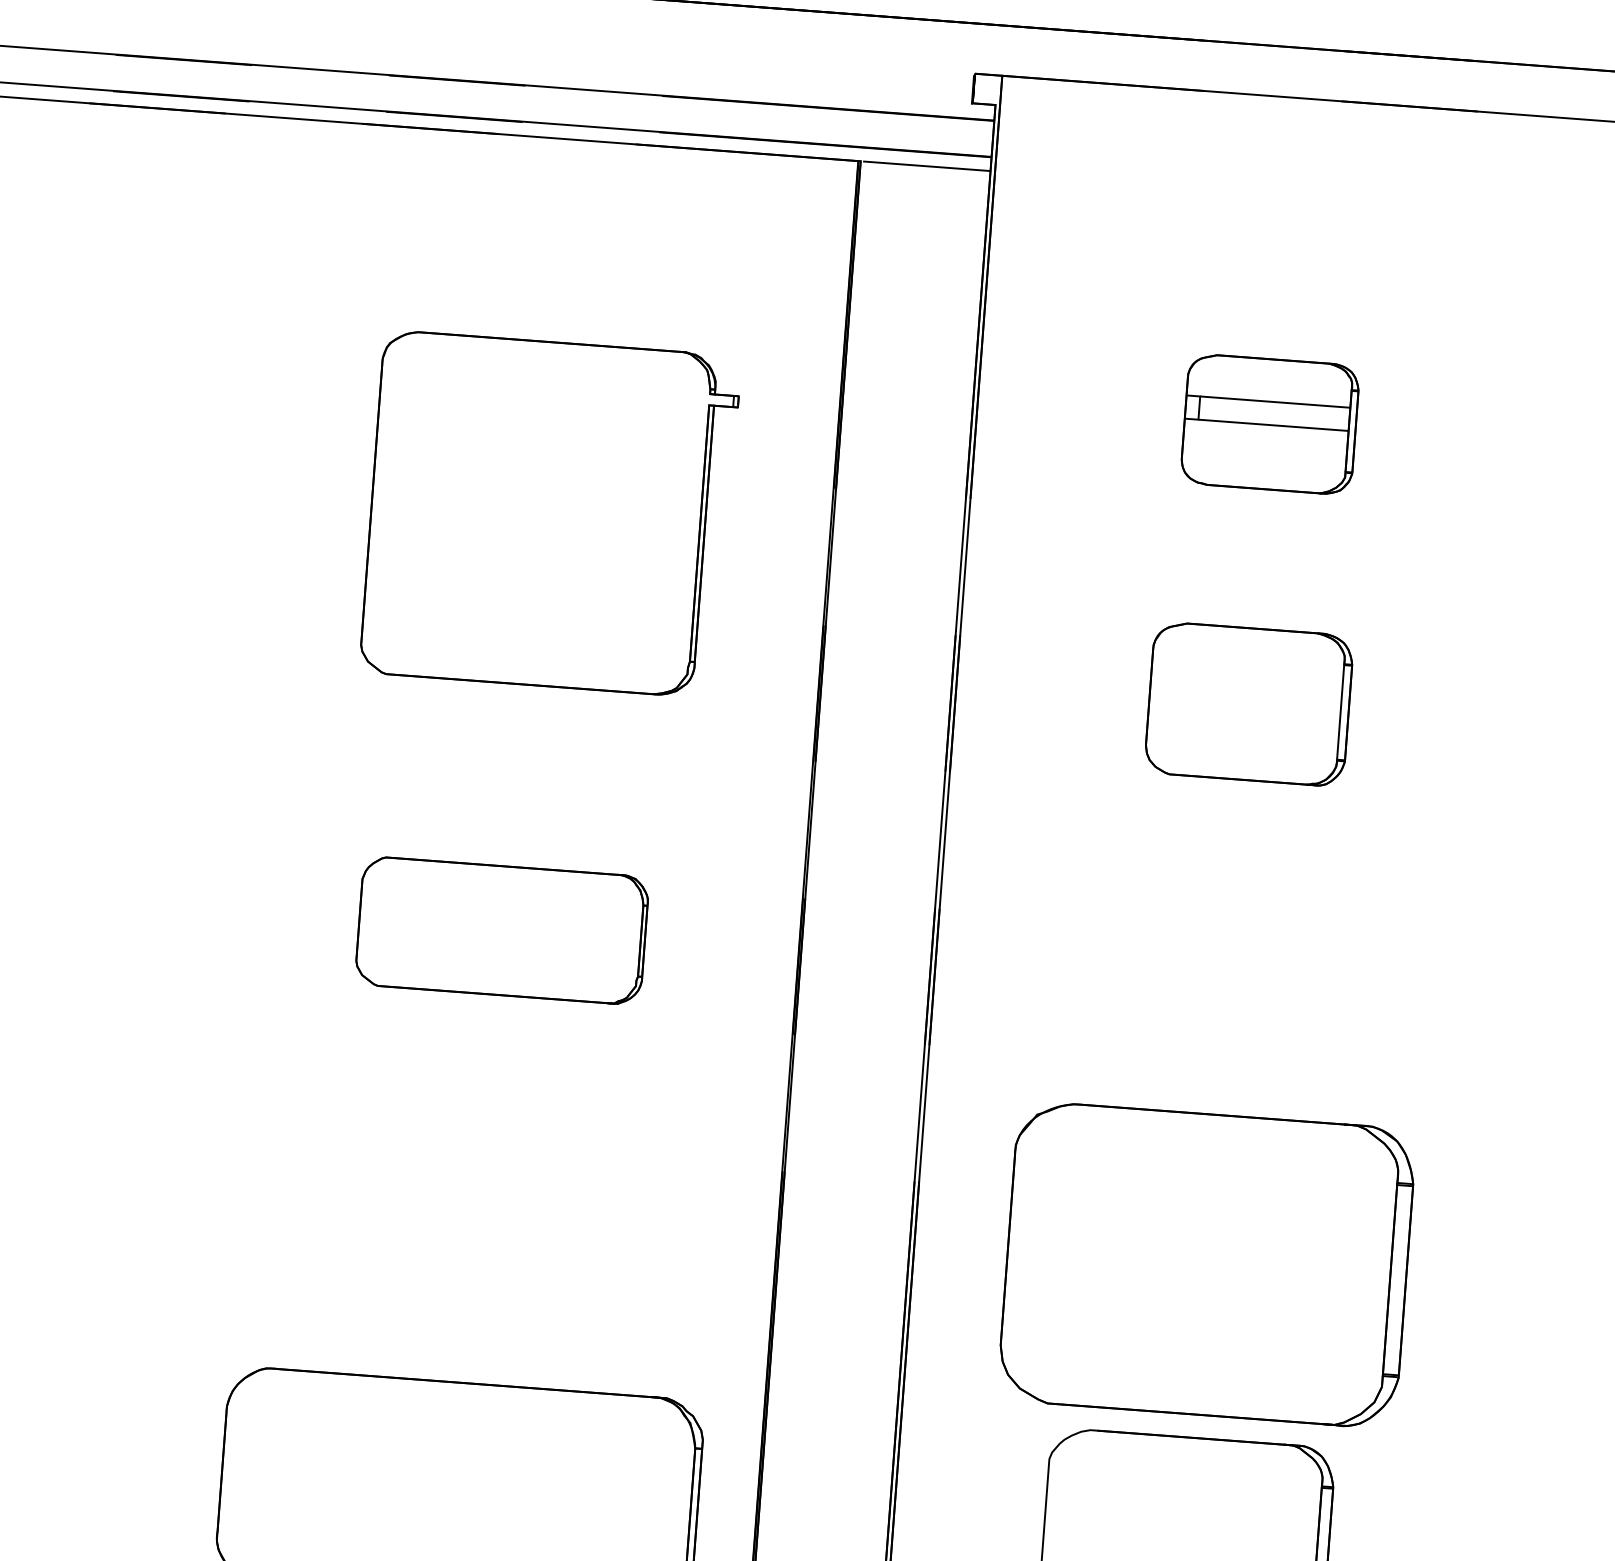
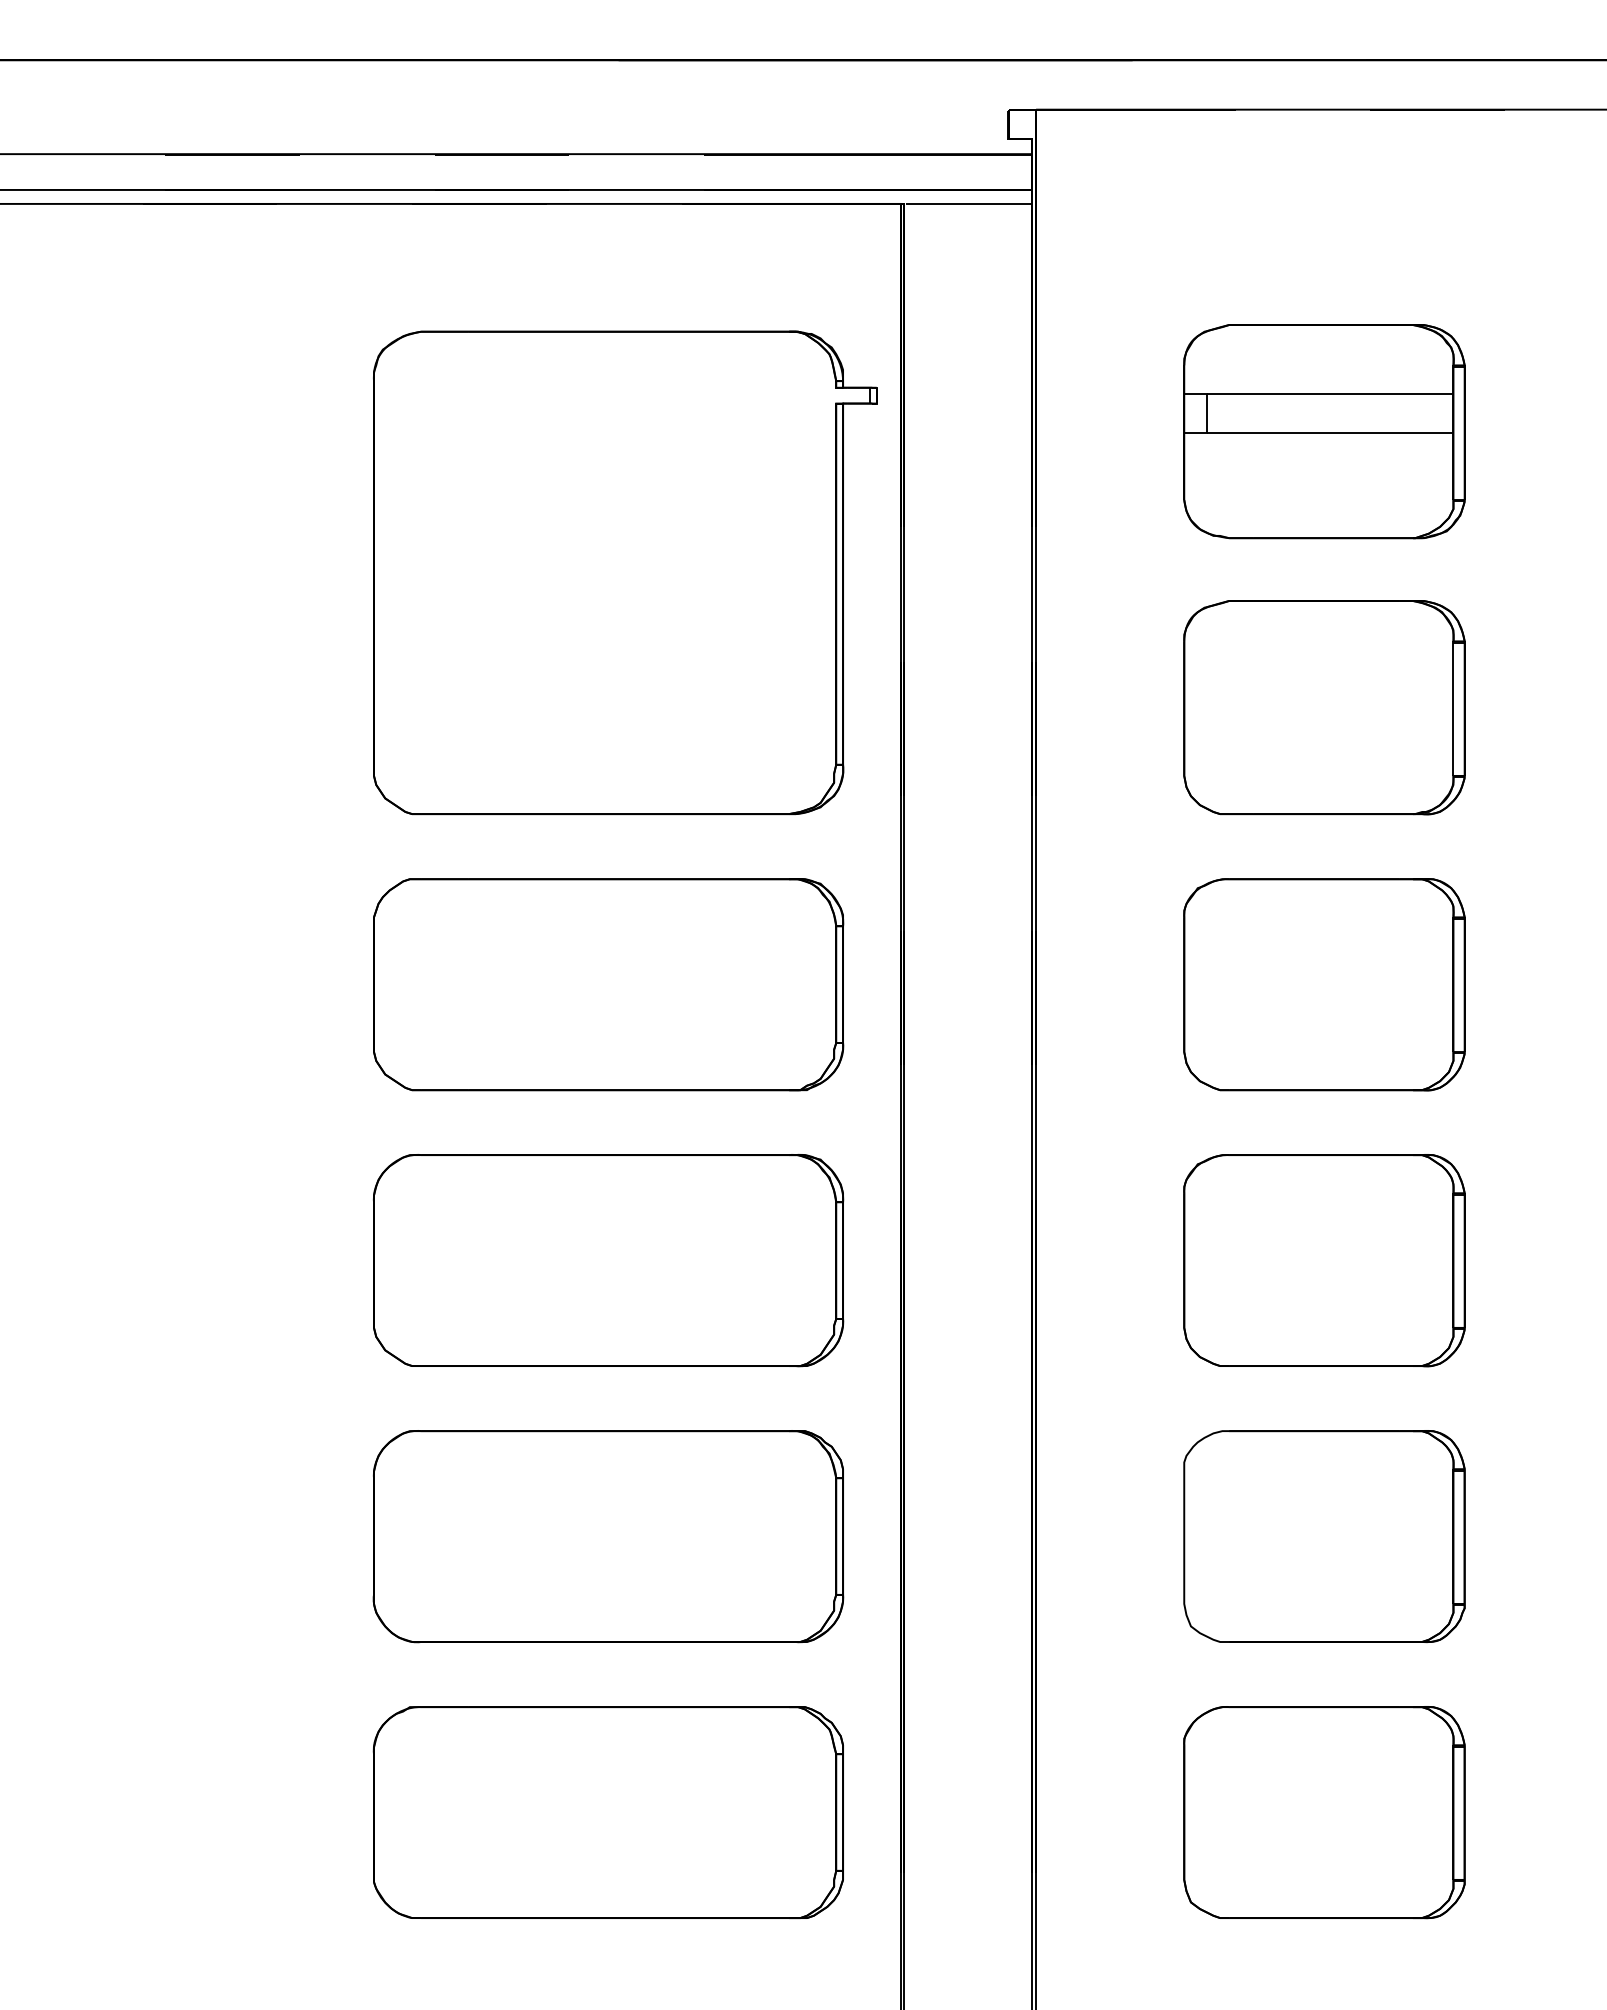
part: (1270, 424) -> (1324, 431), size x1.67
part: (550, 513) -> (625, 572), size x1.43
part: (1249, 704) -> (1324, 707), size x1.43
part: (501, 930) -> (608, 984), size x1.67
part: (1228, 985) -> (1324, 984), added
part: (480, 1210) -> (608, 1260), added
part: (1207, 1264) -> (1324, 1260), size x0.71

